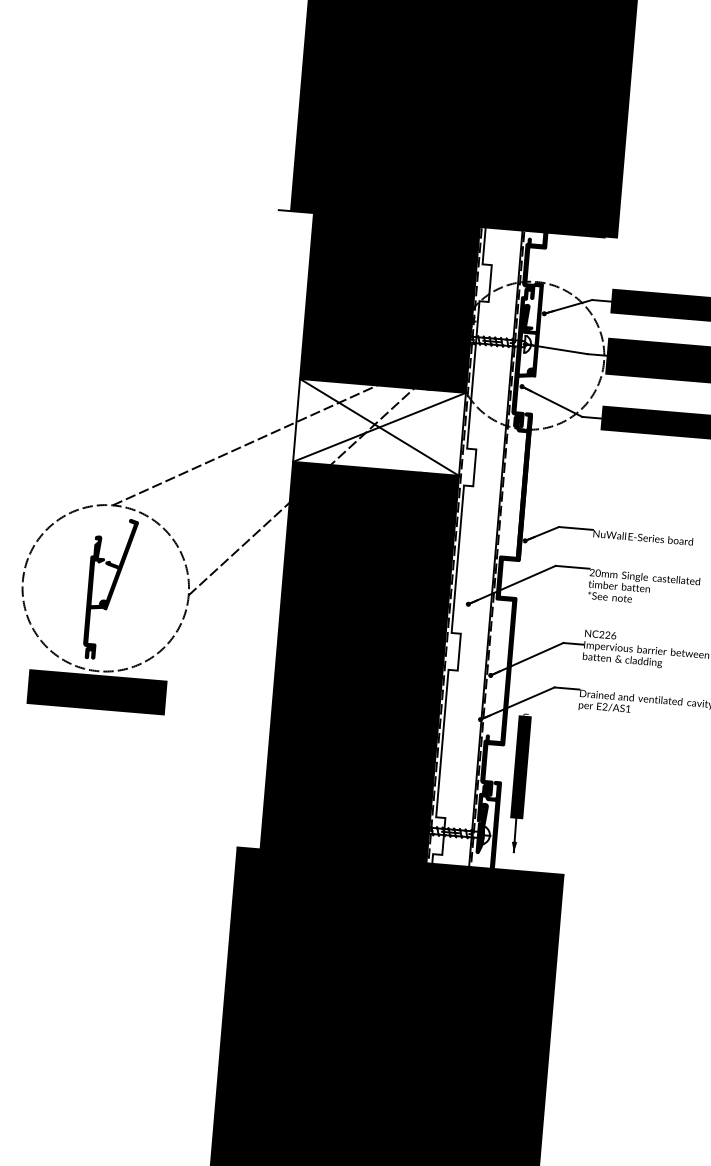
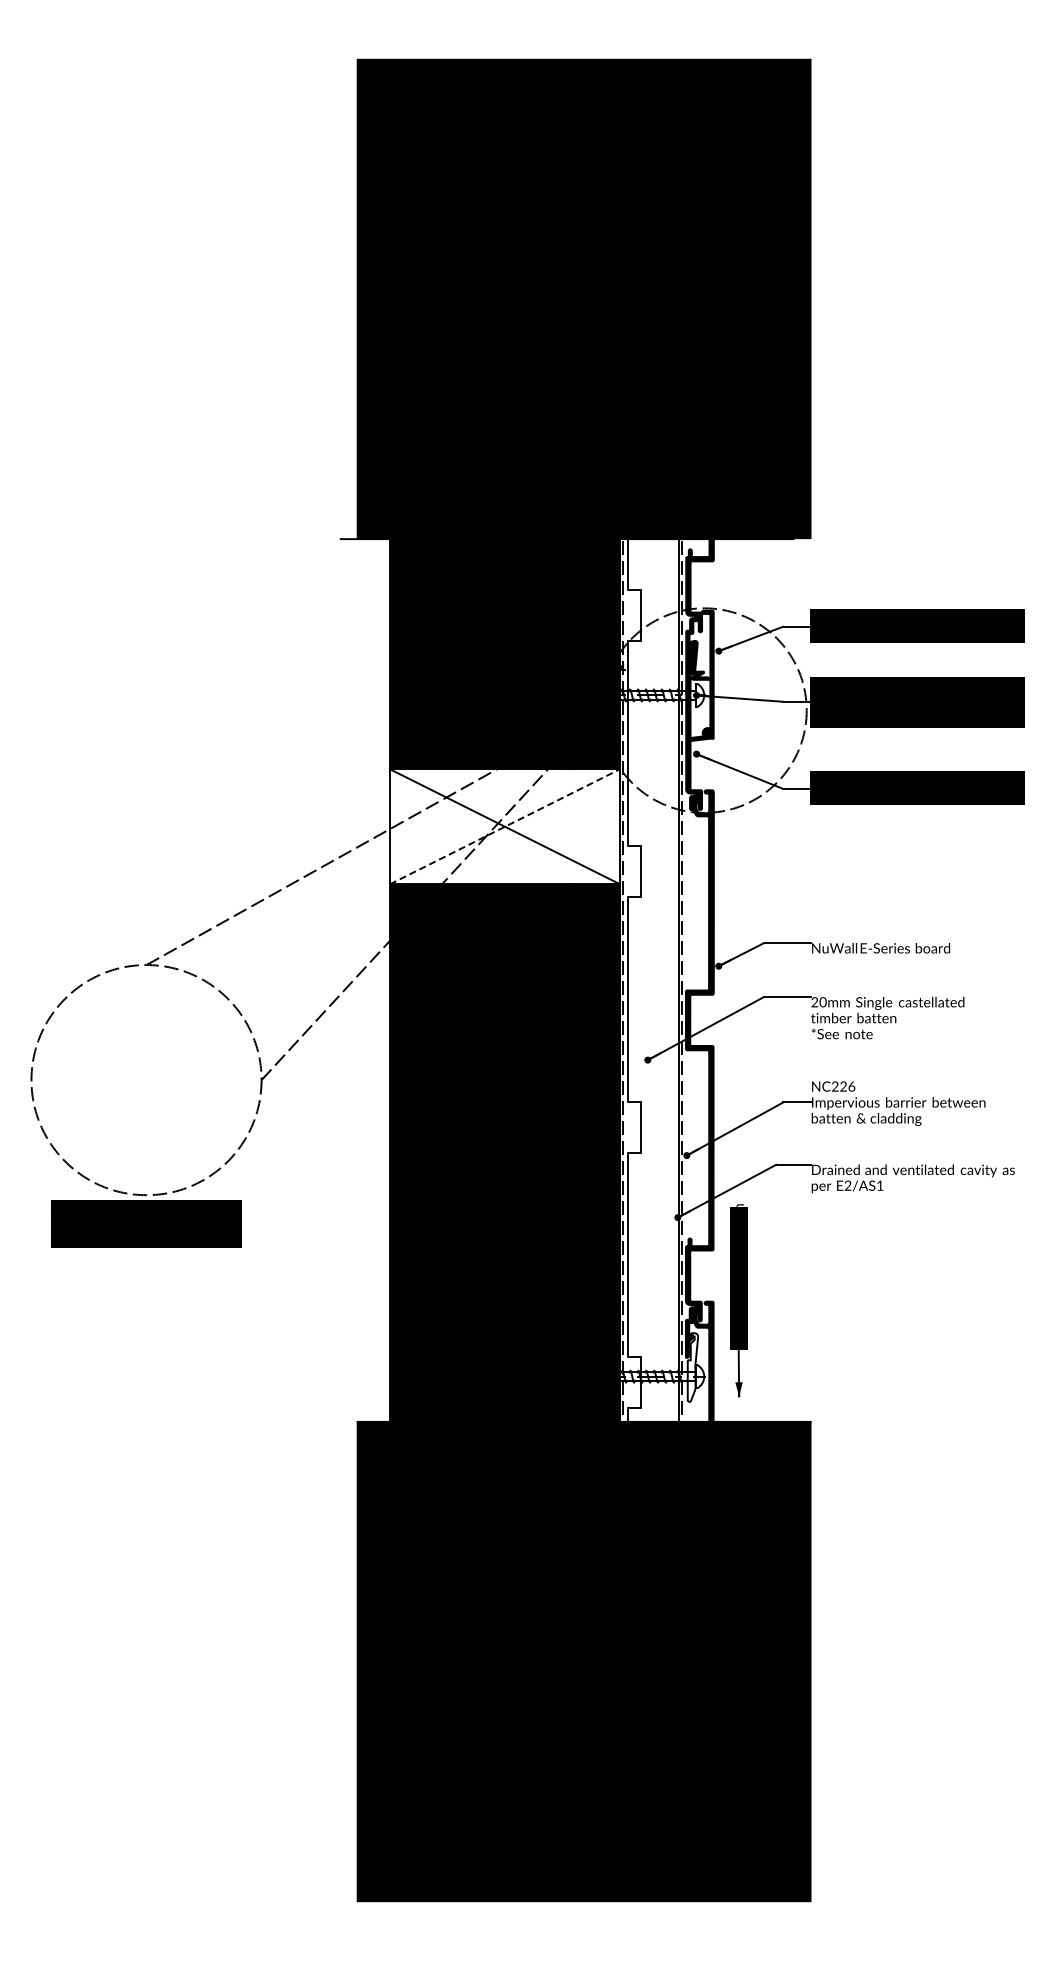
line: (379, 427) -> (505, 826), solid -> dashed
part: (110, 589) -> (153, 1080), removed
fill: (481, 828) -> (692, 1367), removed

